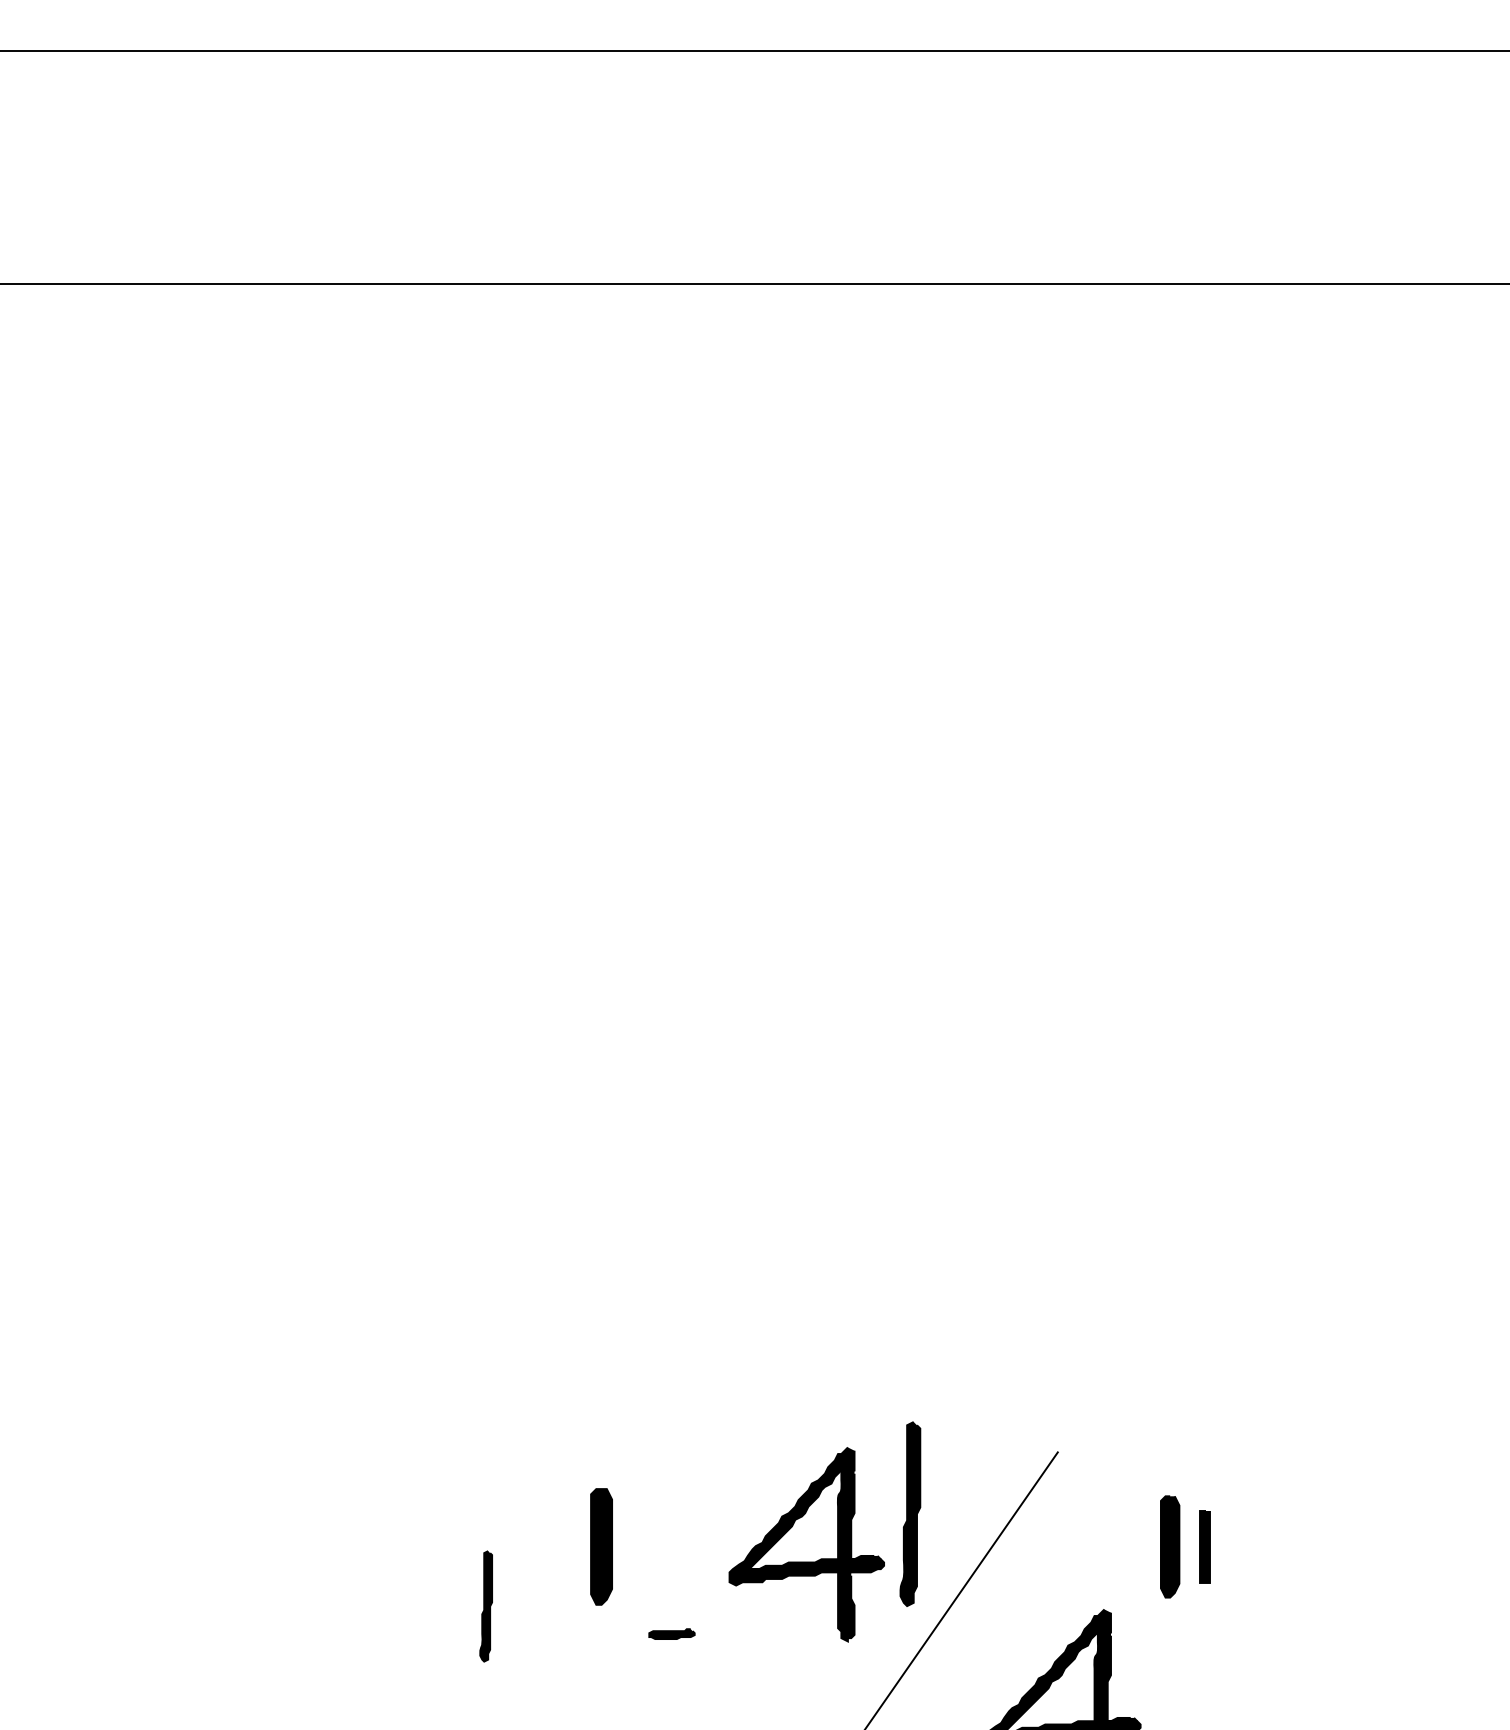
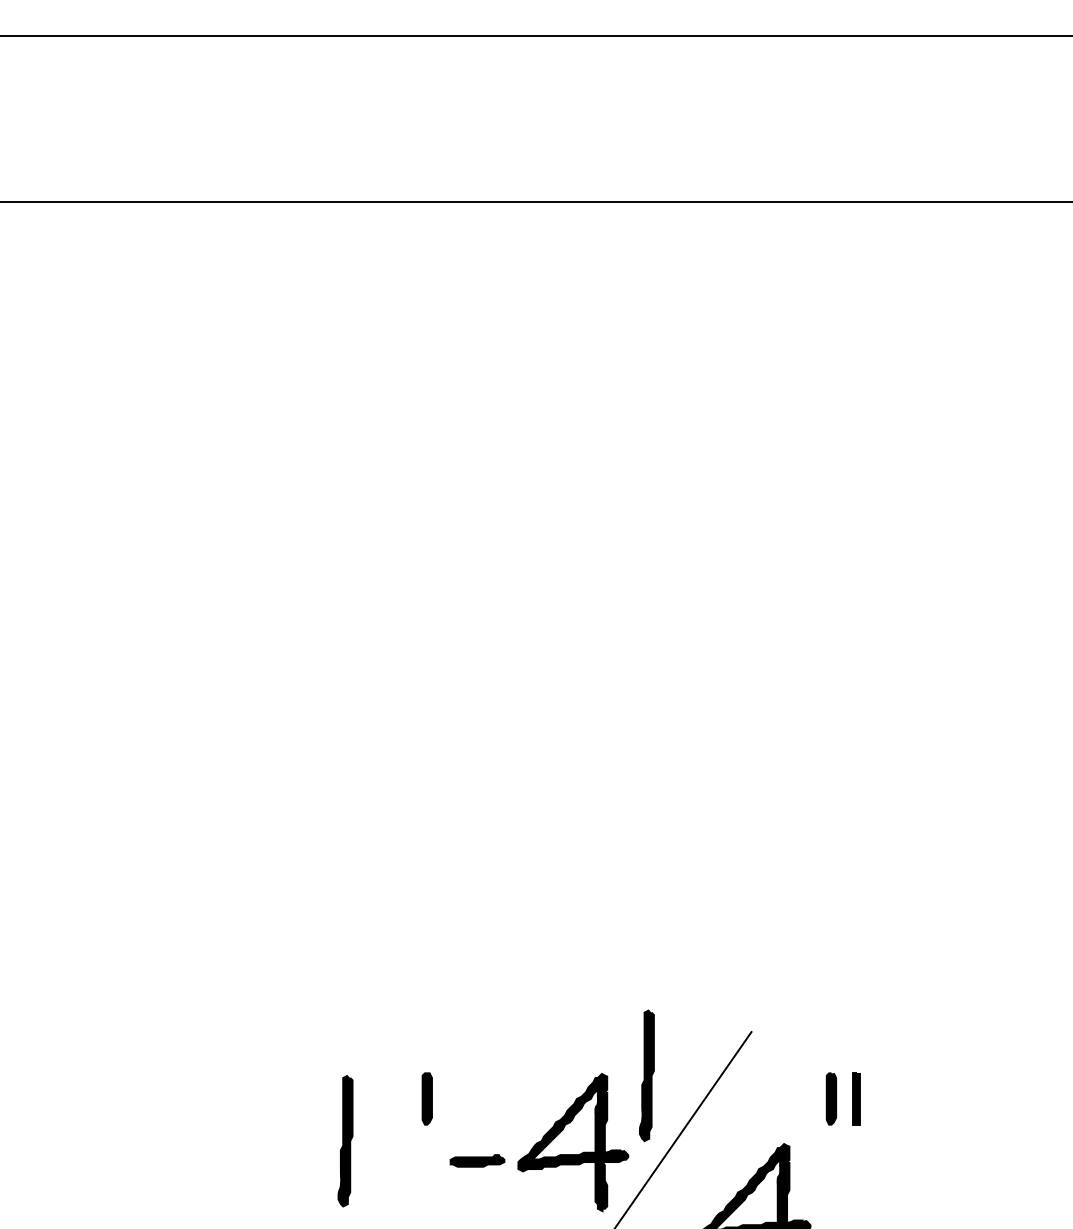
part: (807, 1544) -> (573, 1142), moved
part: (600, 1546) -> (426, 1098), size x0.62
part: (1170, 1546) -> (831, 1098), size x0.71
part: (486, 1606) -> (345, 1141), size x1.67
part: (671, 1633) -> (477, 1160), size x1.67

